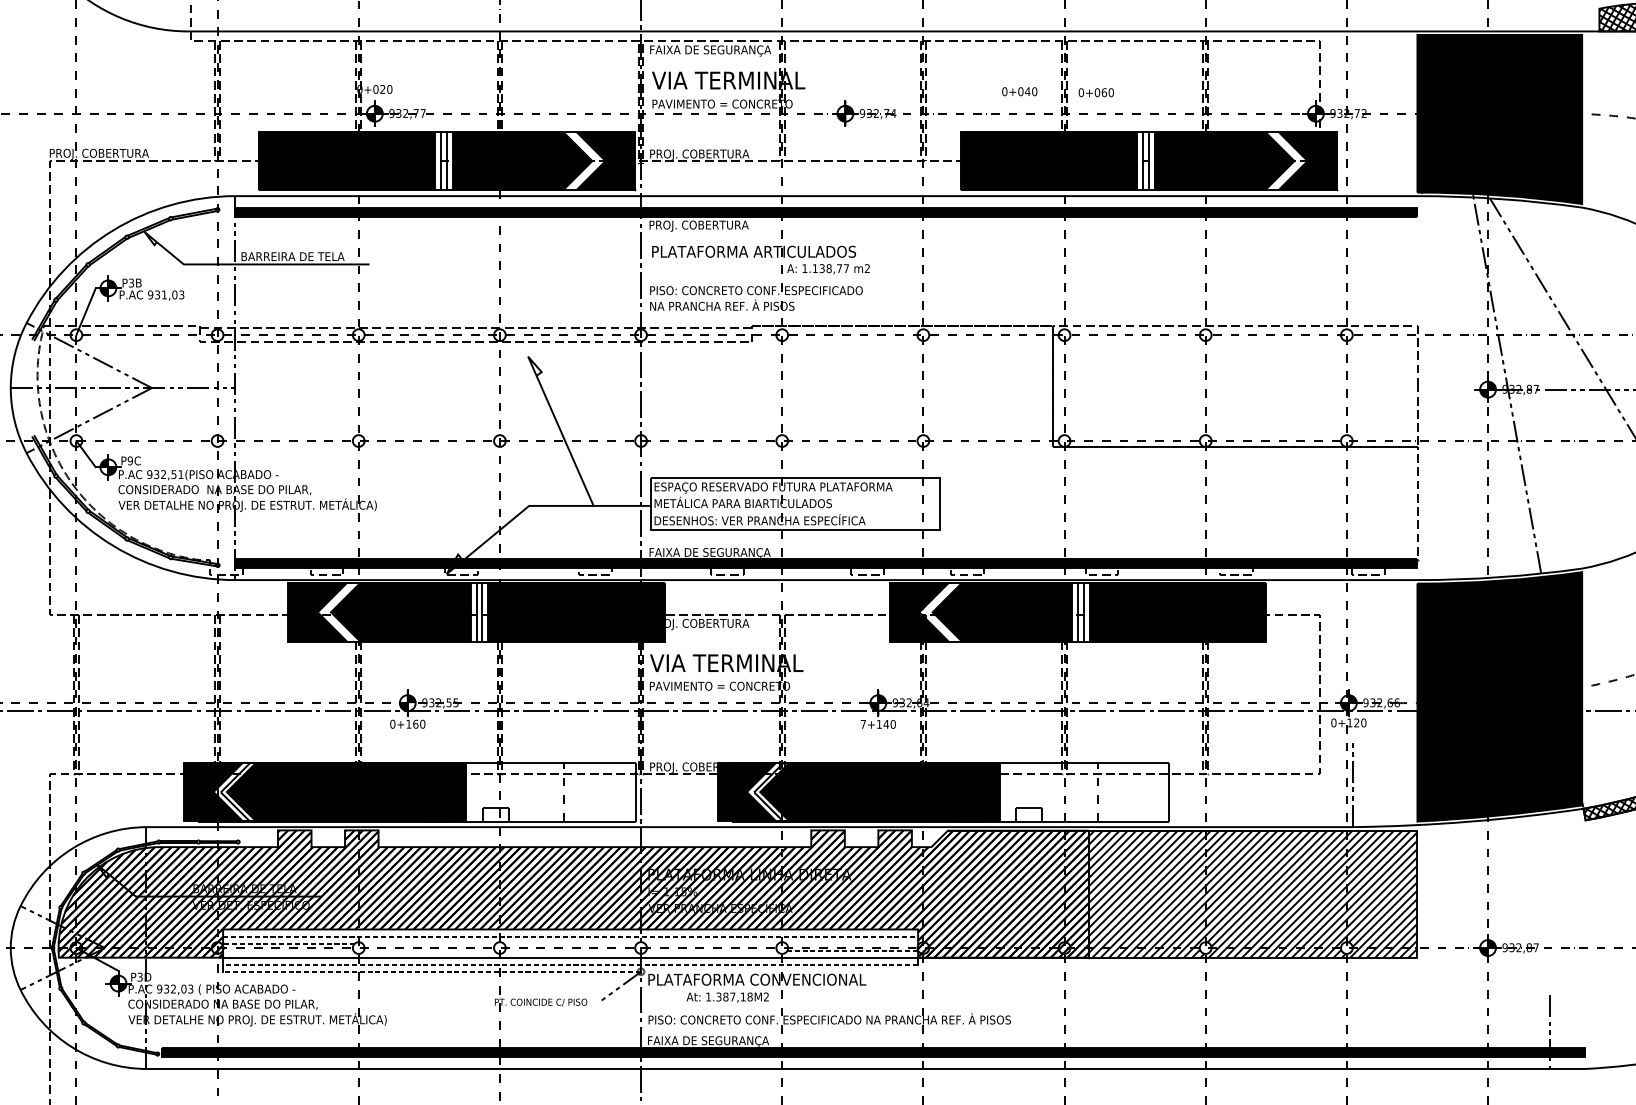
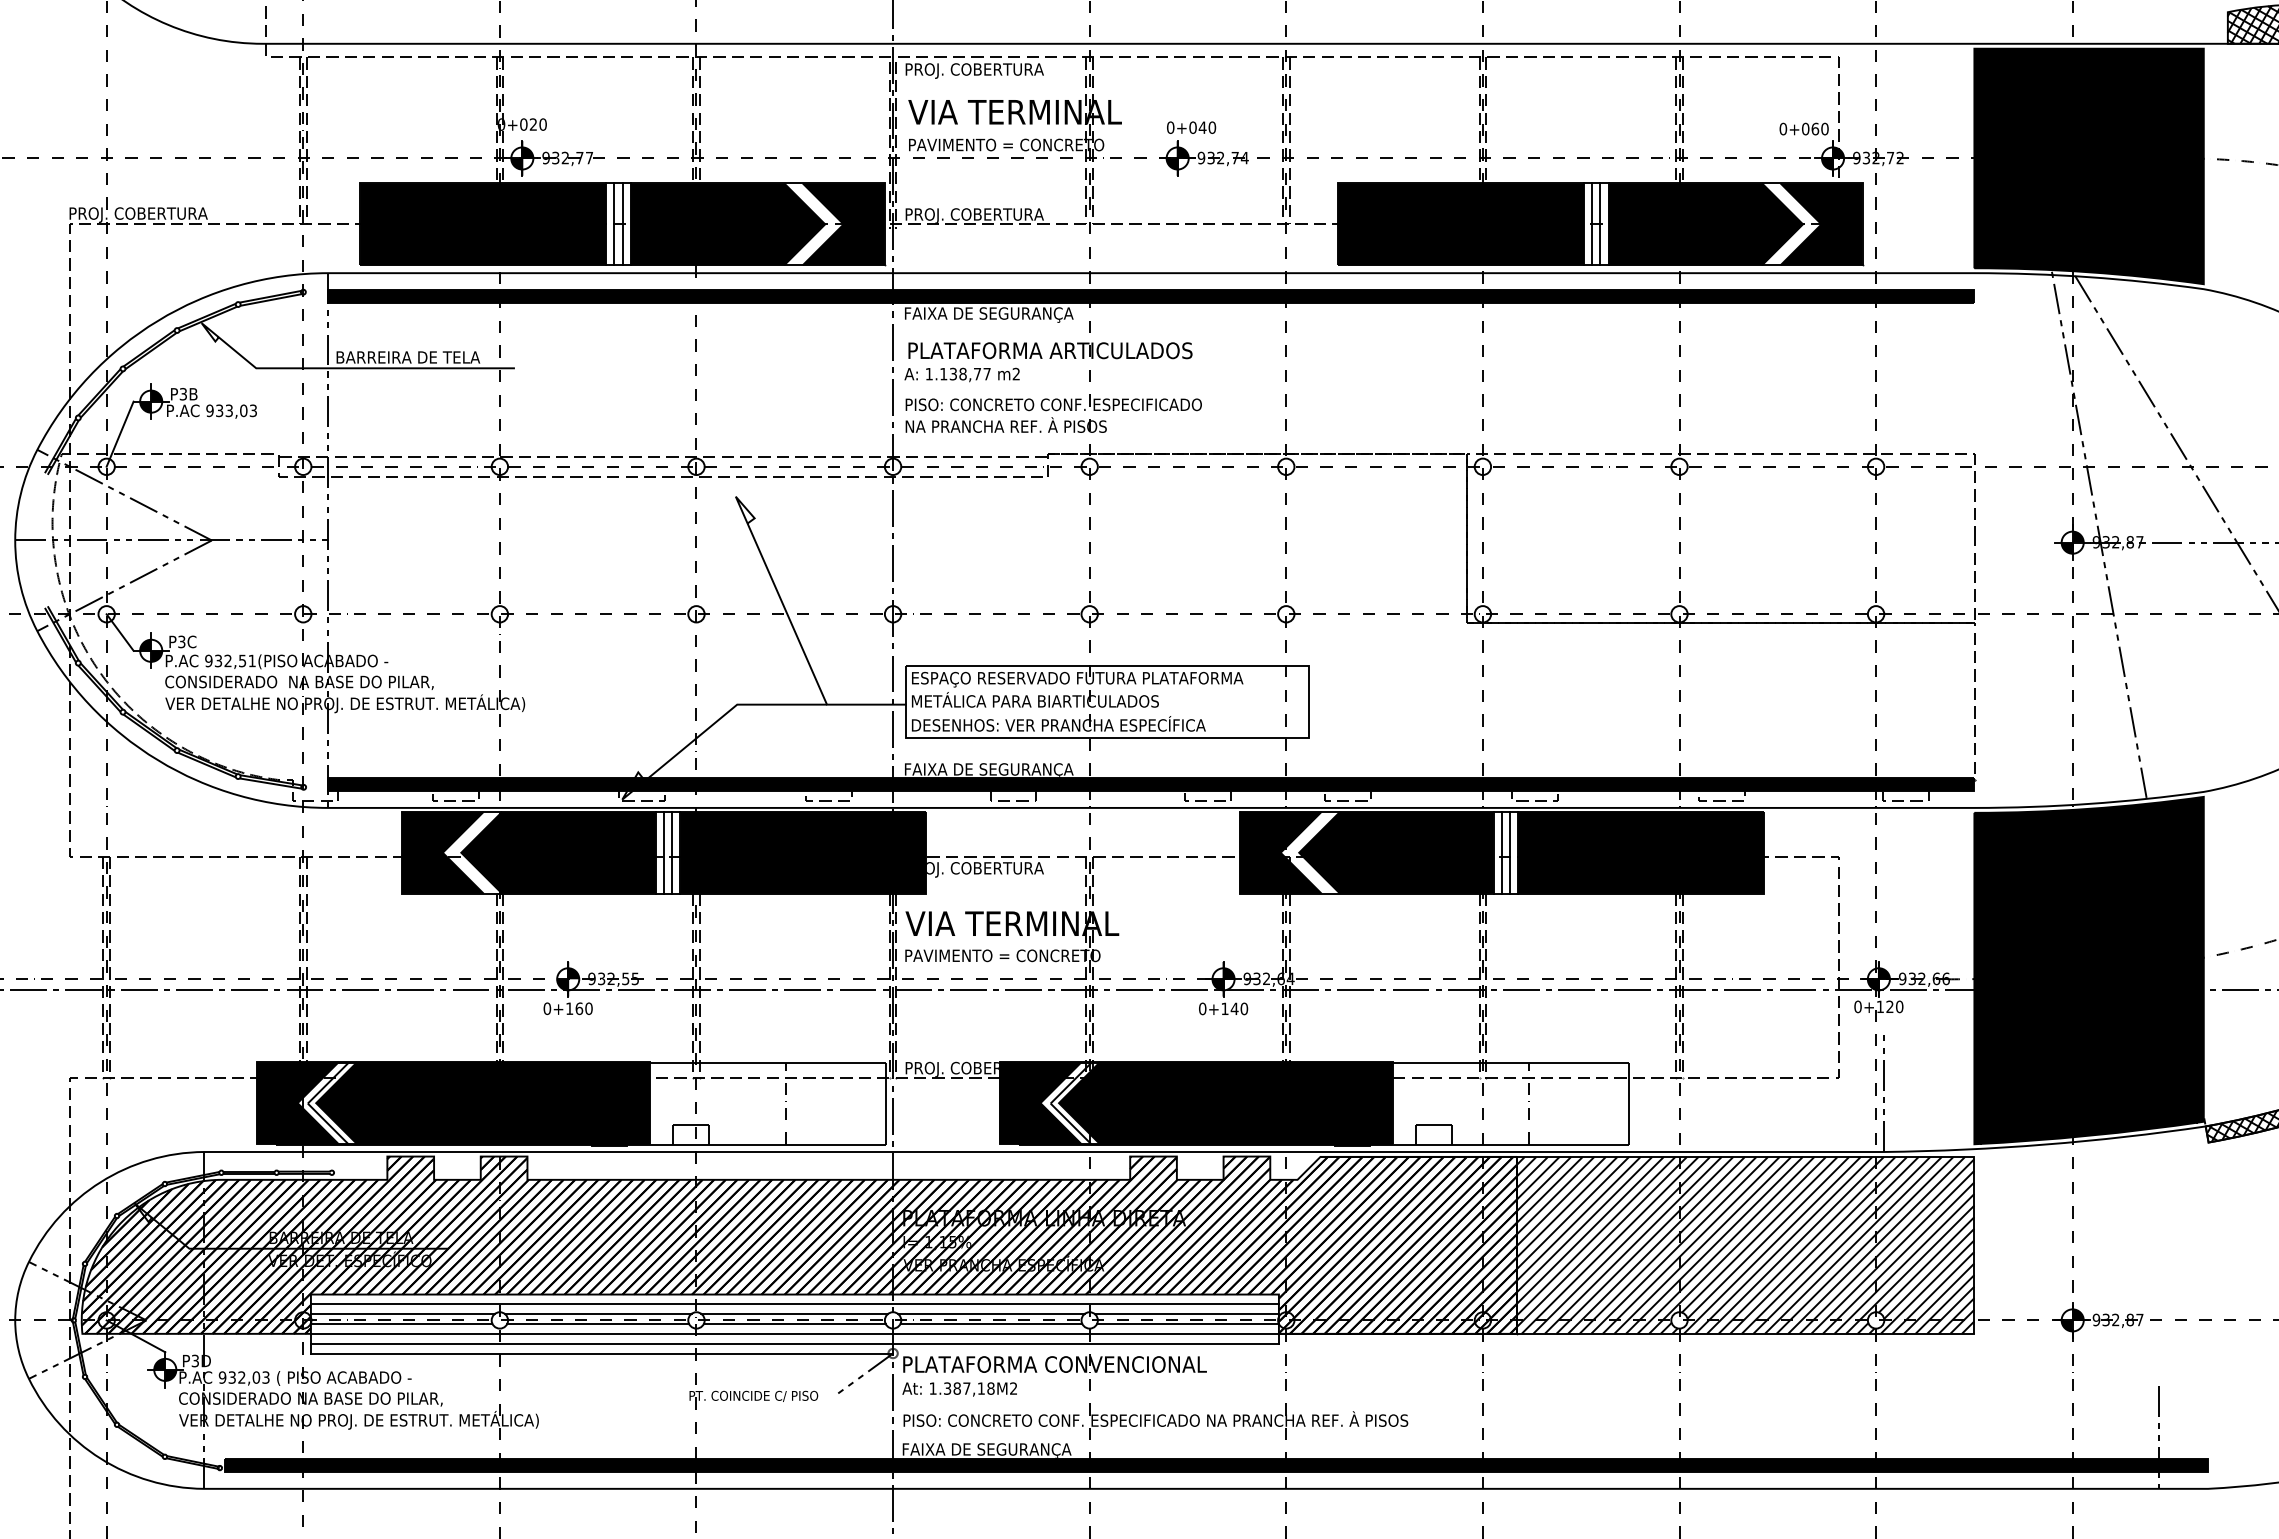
text: (711, 50) -> (990, 70), FAIXA DE SEGURANÇA -> PROJ. COBERTURA
text: (1019, 91) -> (1191, 127), moved
text: (1095, 92) -> (1803, 128), moved
text: (710, 225) -> (989, 314), PROJ. COBERTURA -> FAIXA DE SEGURANÇA
text: (828, 268) -> (961, 374), moved
text: (163, 294) -> (228, 410), 931,03 -> 933,03
text: (130, 460) -> (181, 641), P9C -> P3C
text: (863, 724) -> (1202, 1008), 7+140 -> 0+140
line: (570, 936) -> (794, 1304), dashed -> solid
line: (288, 943) -> (402, 1314), dashed -> solid
line: (428, 943) -> (597, 1314), added
line: (570, 943) -> (794, 1314), added
line: (711, 943) -> (990, 1314), added
line: (851, 943) -> (1186, 1314), added
line: (288, 950) -> (401, 1324), added
line: (428, 950) -> (597, 1324), added
line: (570, 950) -> (794, 1324), added
line: (711, 950) -> (991, 1324), added
line: (853, 950) -> (1188, 1324), dashed -> solid
line: (570, 964) -> (794, 1343), dashed -> solid
line: (431, 971) -> (601, 1353), dashed -> solid
text: (727, 997) -> (959, 1389), moved

